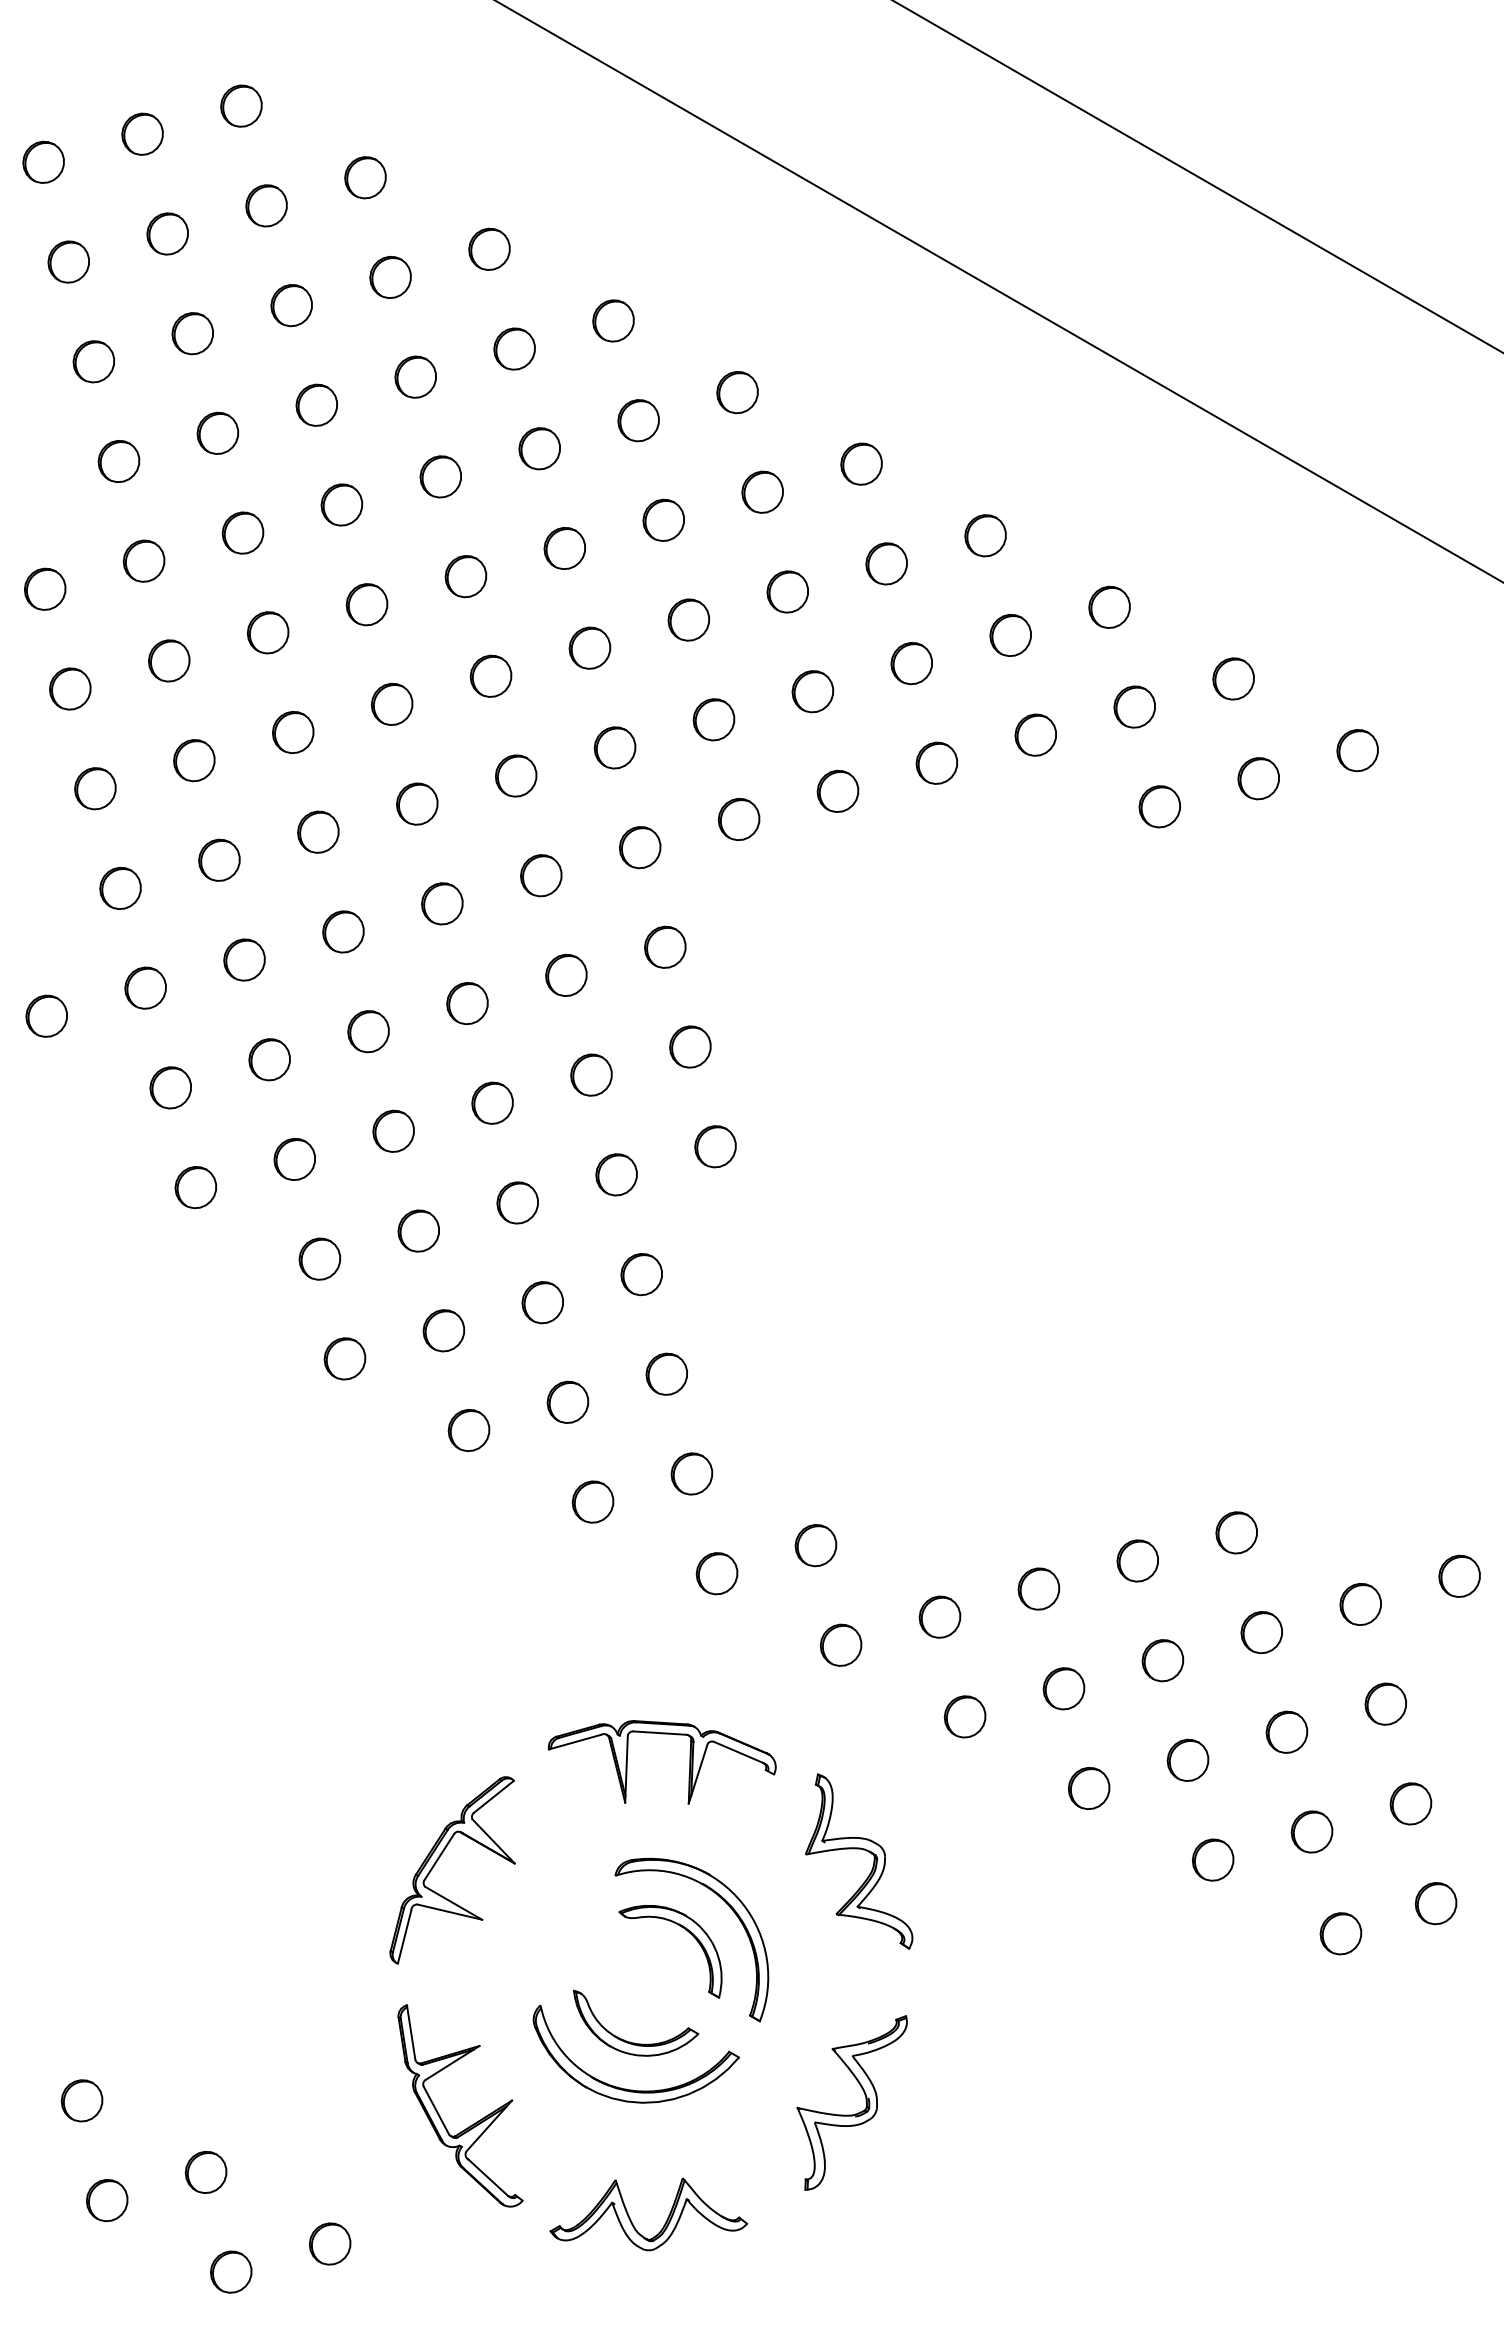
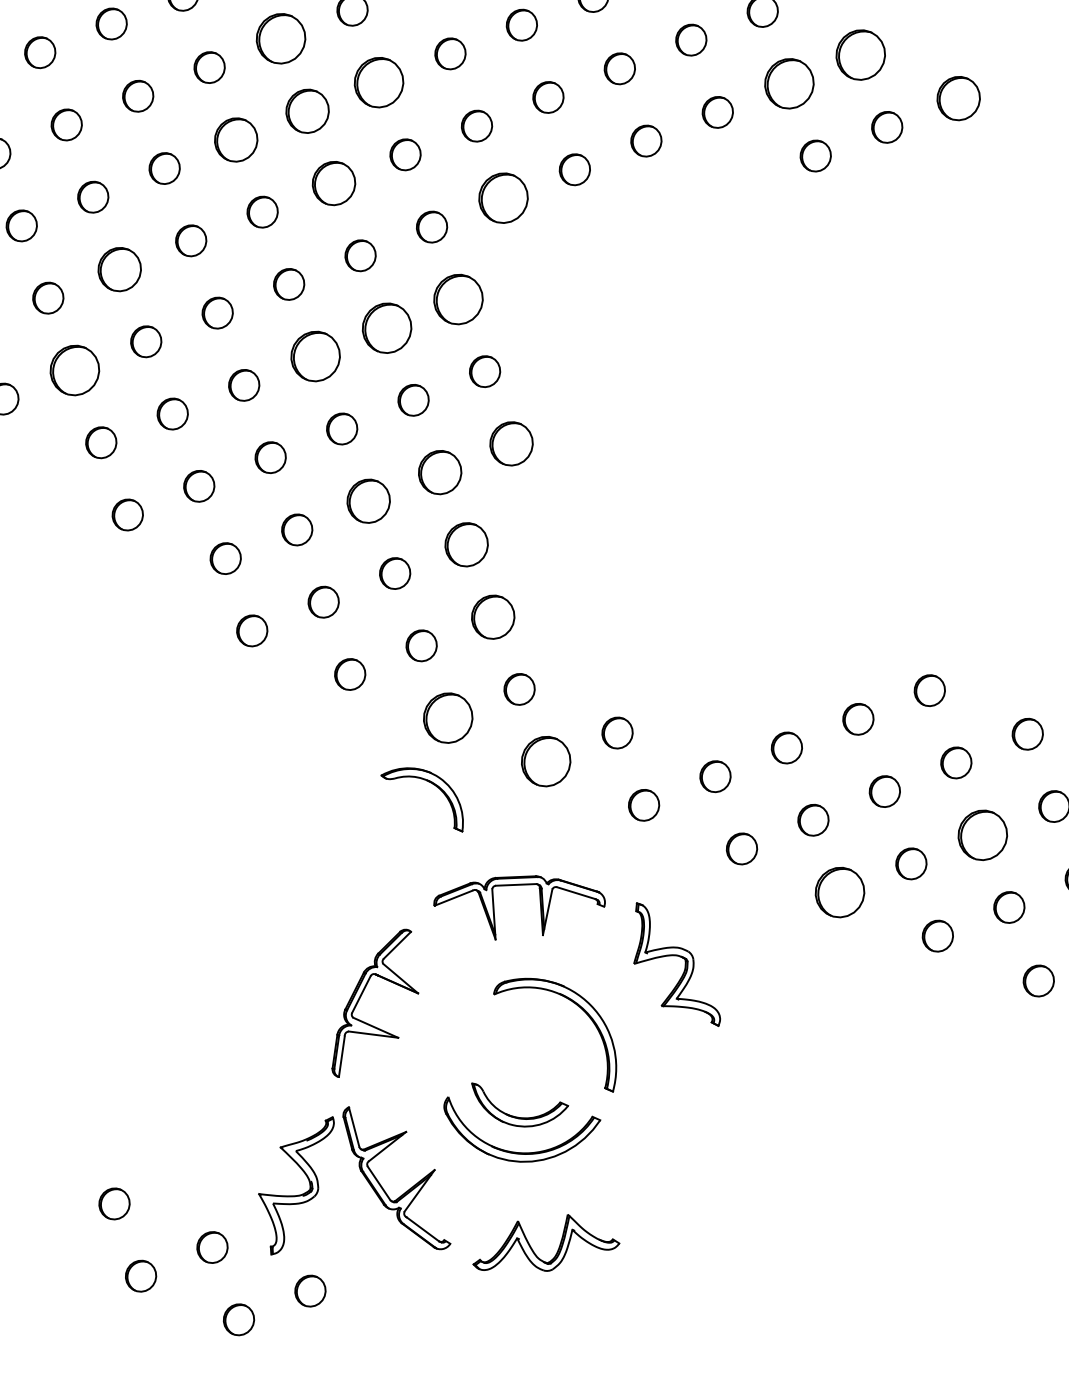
part: (465, 576) -> (280, 38), size x1.6
part: (589, 647) -> (378, 82), size x1.6
part: (490, 675) -> (307, 110), size x1.4
part: (1233, 678) -> (860, 54), size x1.6
part: (391, 703) -> (235, 139), size x1.4
part: (1134, 706) -> (789, 83), size x1.6
part: (1357, 750) -> (958, 98), size x1.4
part: (516, 775) -> (334, 183), size x1.4
part: (738, 819) -> (502, 198), size x1.6
part: (219, 859) -> (119, 268), size x1.4
part: (665, 946) -> (458, 298), size x1.6
part: (566, 974) -> (387, 327), size x1.6
part: (145, 987) -> (74, 369), size x1.6
part: (467, 1003) -> (315, 356), size x1.6
part: (715, 1146) -> (511, 443), size x1.4
part: (616, 1174) -> (439, 472), size x1.4
part: (517, 1202) -> (368, 500), size x1.4
part: (641, 1274) -> (466, 544), size x1.4
part: (666, 1373) -> (492, 616), size x1.4
part: (592, 1501) -> (447, 717), size x1.6
part: (716, 1573) -> (545, 761), size x1.6
part: (1286, 1731) -> (982, 834), size x1.6
part: (1088, 1788) -> (839, 892), size x1.6
part: (685, 1930) -> (432, 784), moved
part: (855, 2113) -> (302, 1193), moved

